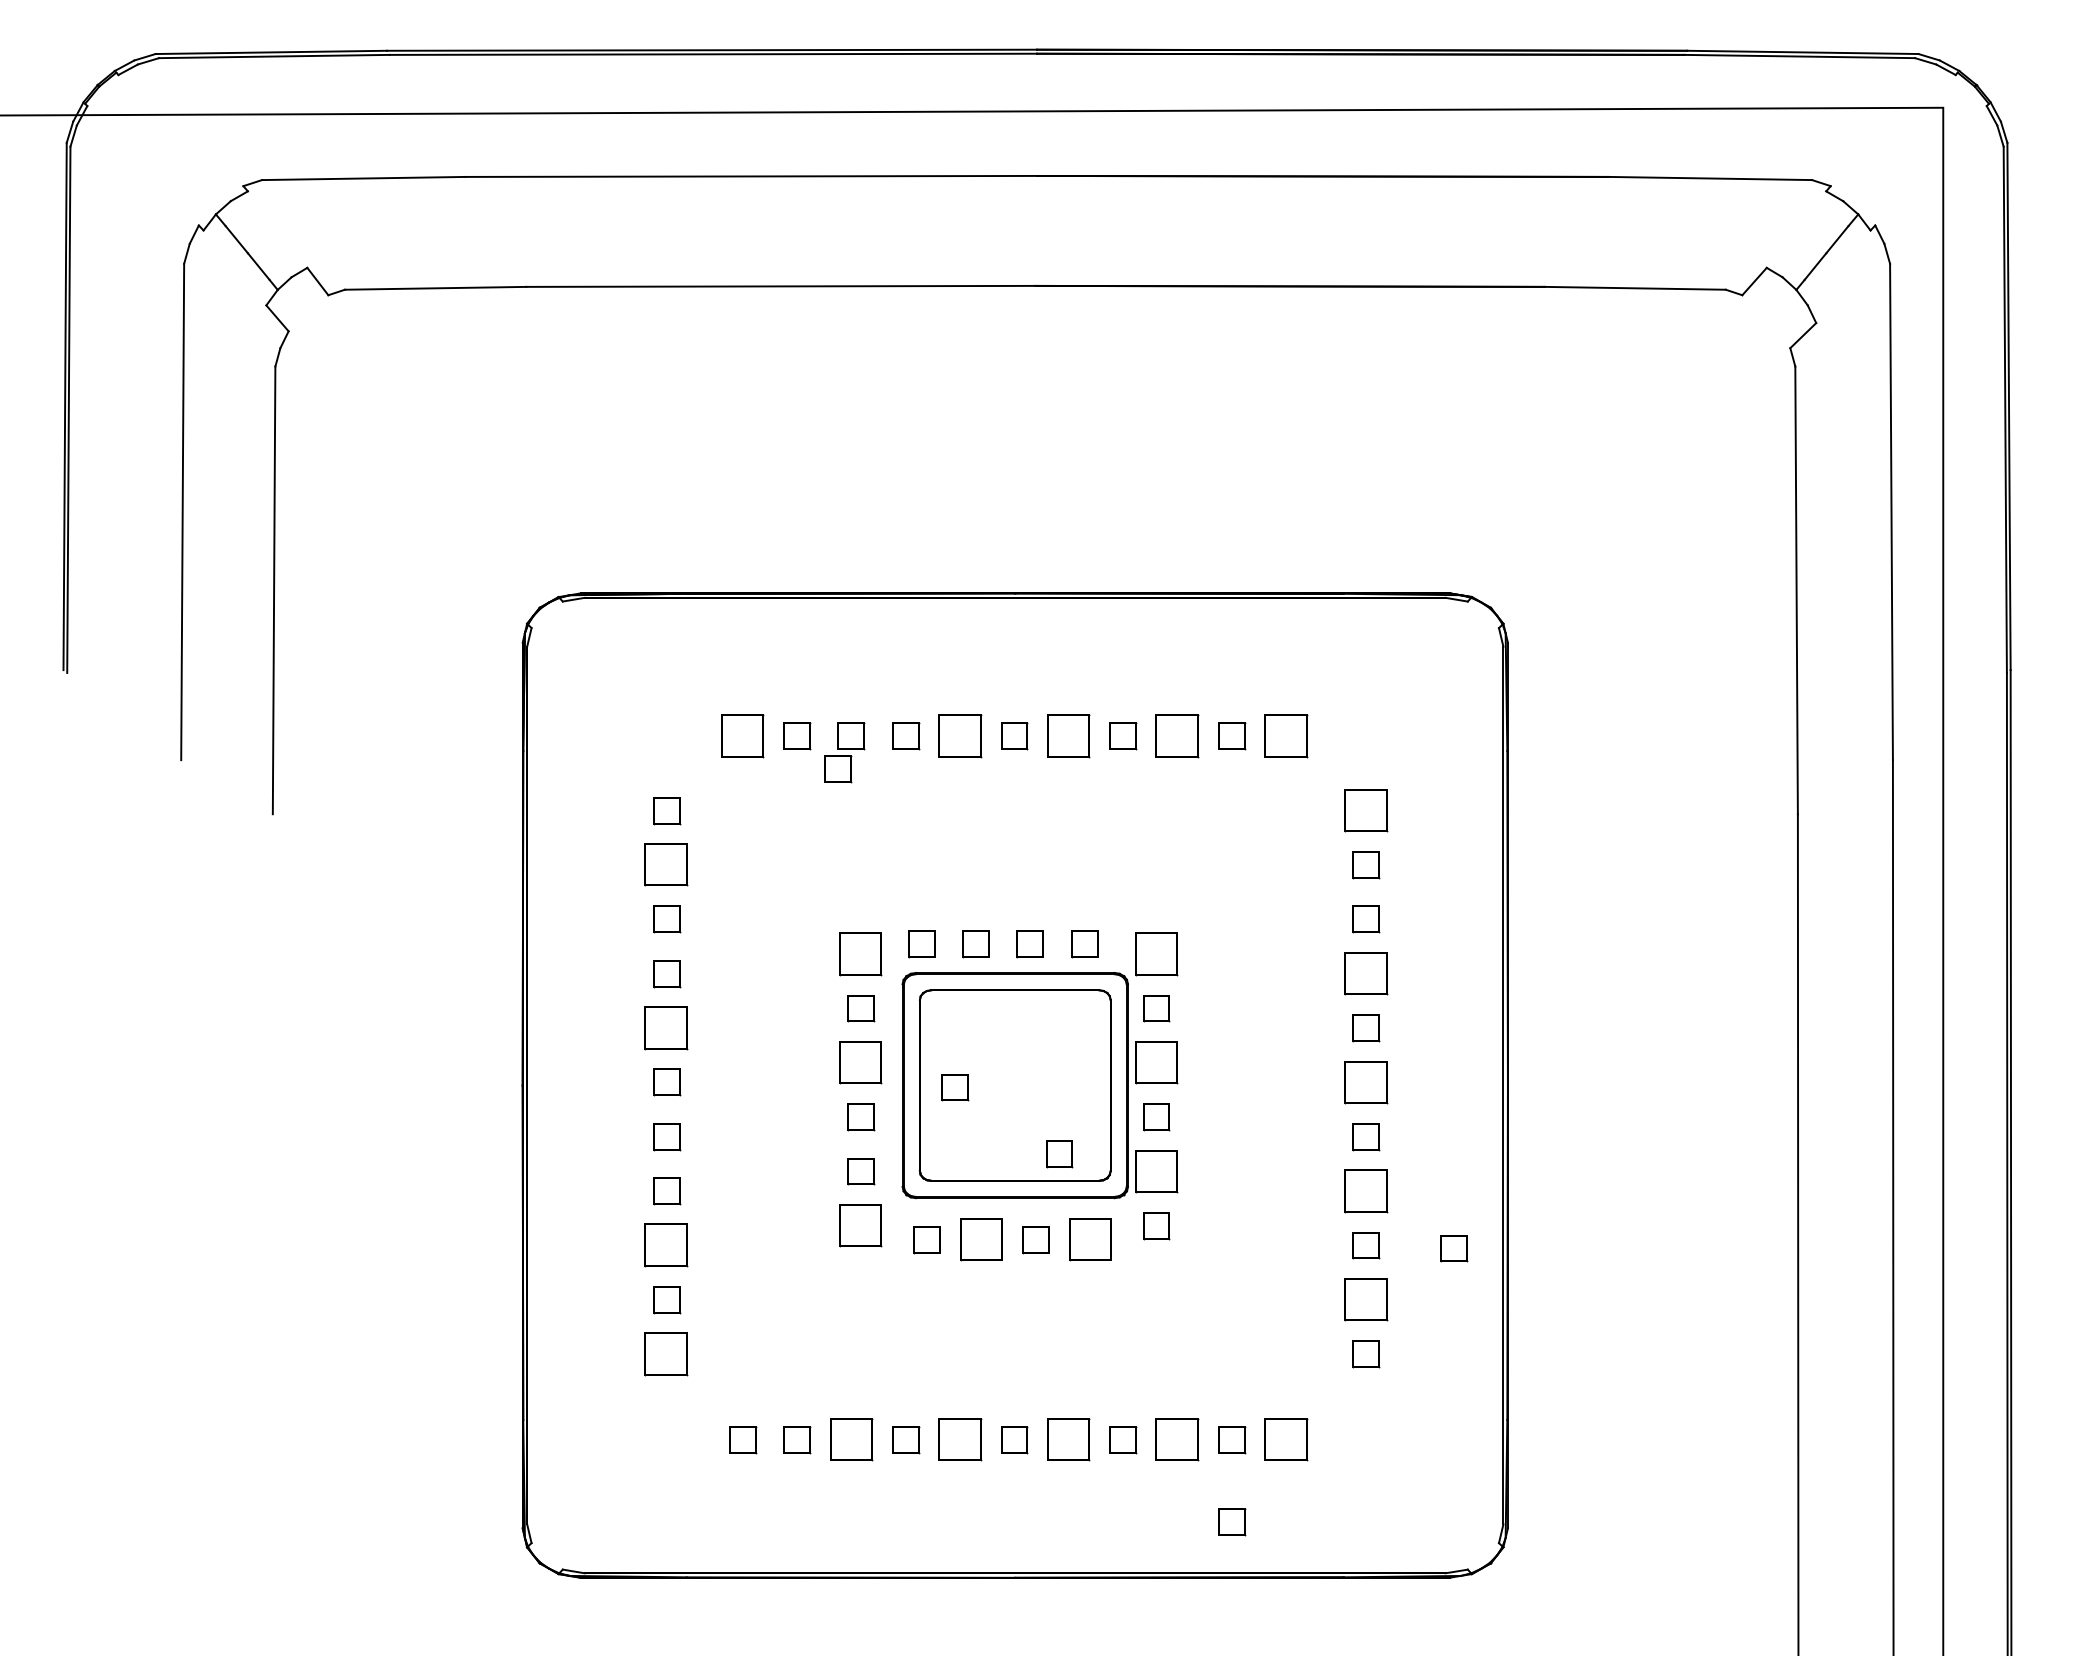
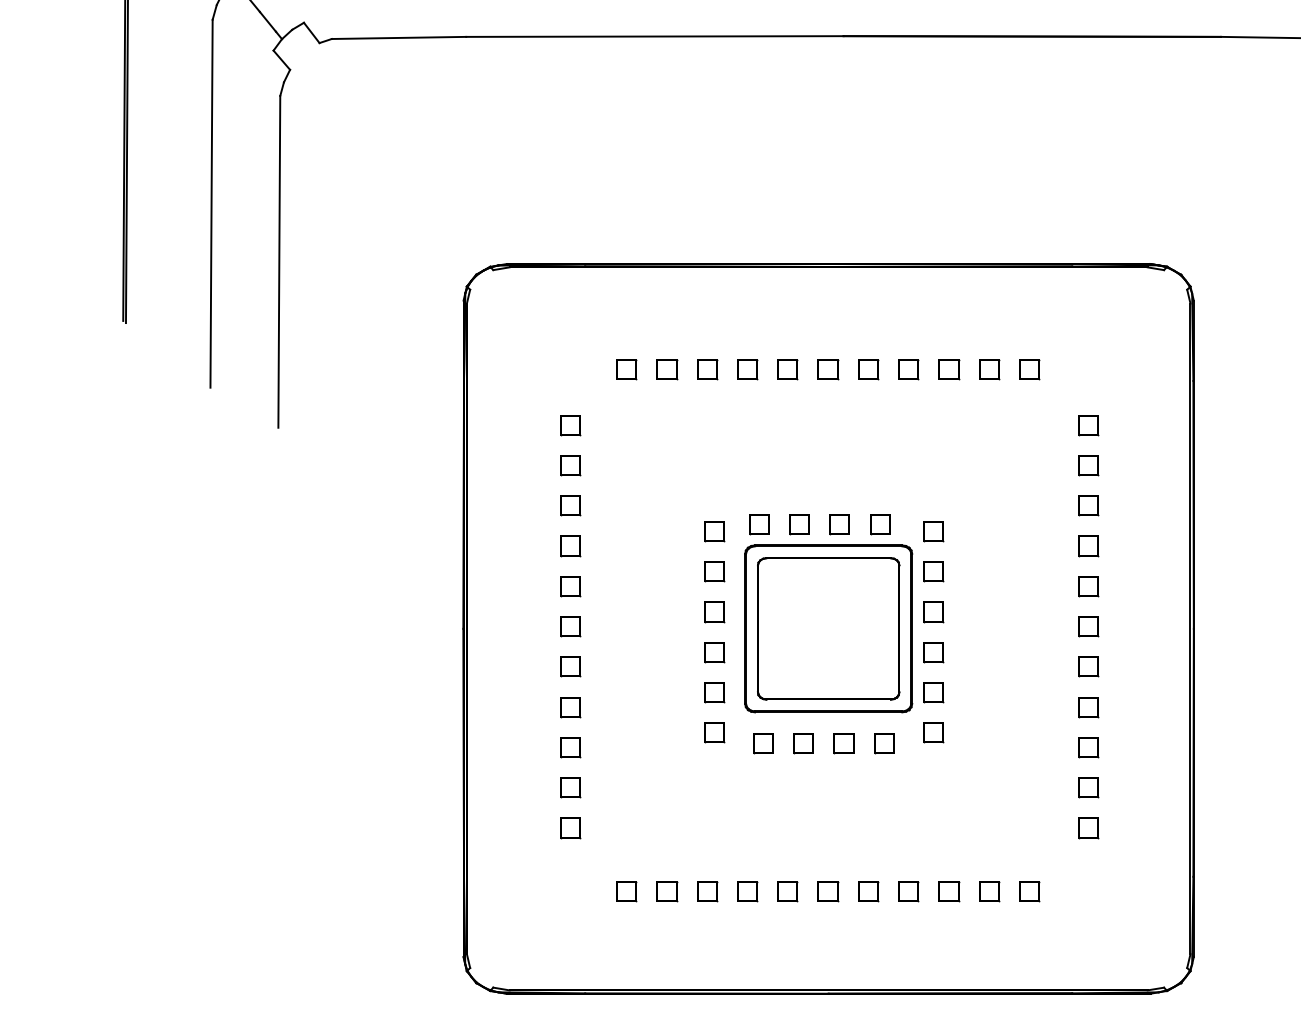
part: (743, 736) -> (627, 370), size x0.62
part: (960, 736) -> (788, 370), size x0.62
part: (1069, 736) -> (868, 370), size x0.62
part: (1177, 736) -> (948, 370), size x0.62
part: (1286, 736) -> (1029, 370), size x0.62
part: (838, 769) -> (697, 394), removed
part: (1366, 811) -> (1089, 425), size x0.62
part: (667, 865) -> (570, 465), size x0.62
part: (861, 954) -> (714, 531), size x0.62
part: (1156, 954) -> (933, 531), size x0.62
part: (1366, 974) -> (1089, 546), size x0.62
part: (667, 1028) -> (570, 586), size x0.62
part: (861, 1063) -> (714, 612), size x0.62
part: (1156, 1063) -> (933, 612), size x0.62
part: (1366, 1082) -> (1089, 626), size x0.62
part: (955, 1087) -> (784, 630), removed
part: (1059, 1154) -> (861, 679), removed
part: (1156, 1171) -> (933, 692), size x0.62
part: (1366, 1191) -> (1089, 707), size x0.62
part: (861, 1226) -> (714, 733), size x0.62
part: (981, 1240) -> (803, 743), size x0.62
part: (1089, 1240) -> (883, 743), size x0.62
part: (667, 1245) -> (570, 747), size x0.62
part: (1454, 1248) -> (1154, 749), removed
part: (1366, 1300) -> (1089, 788), size x0.62
part: (667, 1354) -> (570, 828), size x0.62
part: (851, 1440) -> (707, 891), size x0.62
part: (960, 1440) -> (788, 891), size x0.62
part: (1069, 1440) -> (868, 891), size x0.62
part: (1177, 1440) -> (948, 891), size x0.62
part: (1286, 1440) -> (1029, 891), size x0.62
part: (1232, 1522) -> (989, 952), removed

